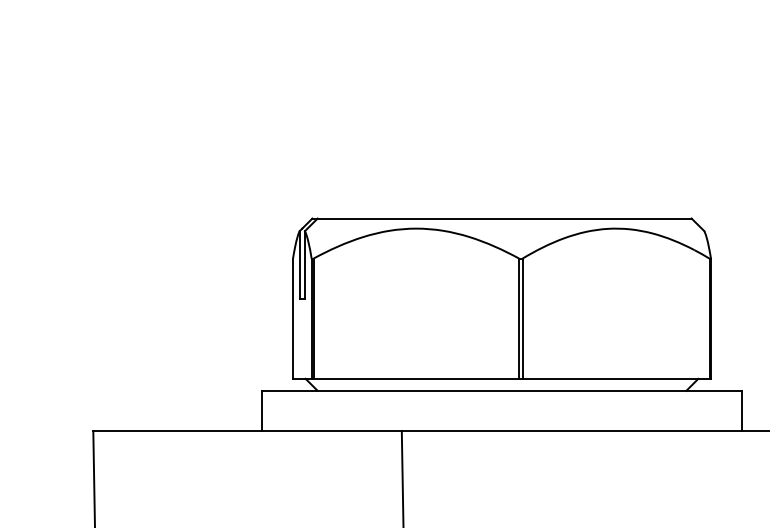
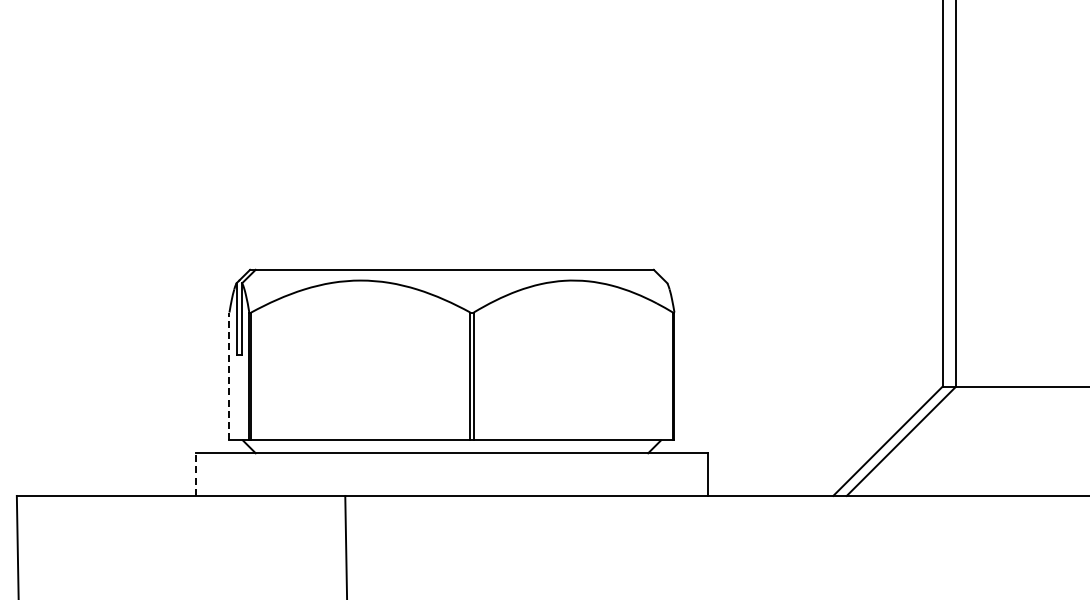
line: (293, 318) -> (229, 376), solid -> dashed
line: (262, 410) -> (196, 474), solid -> dashed

